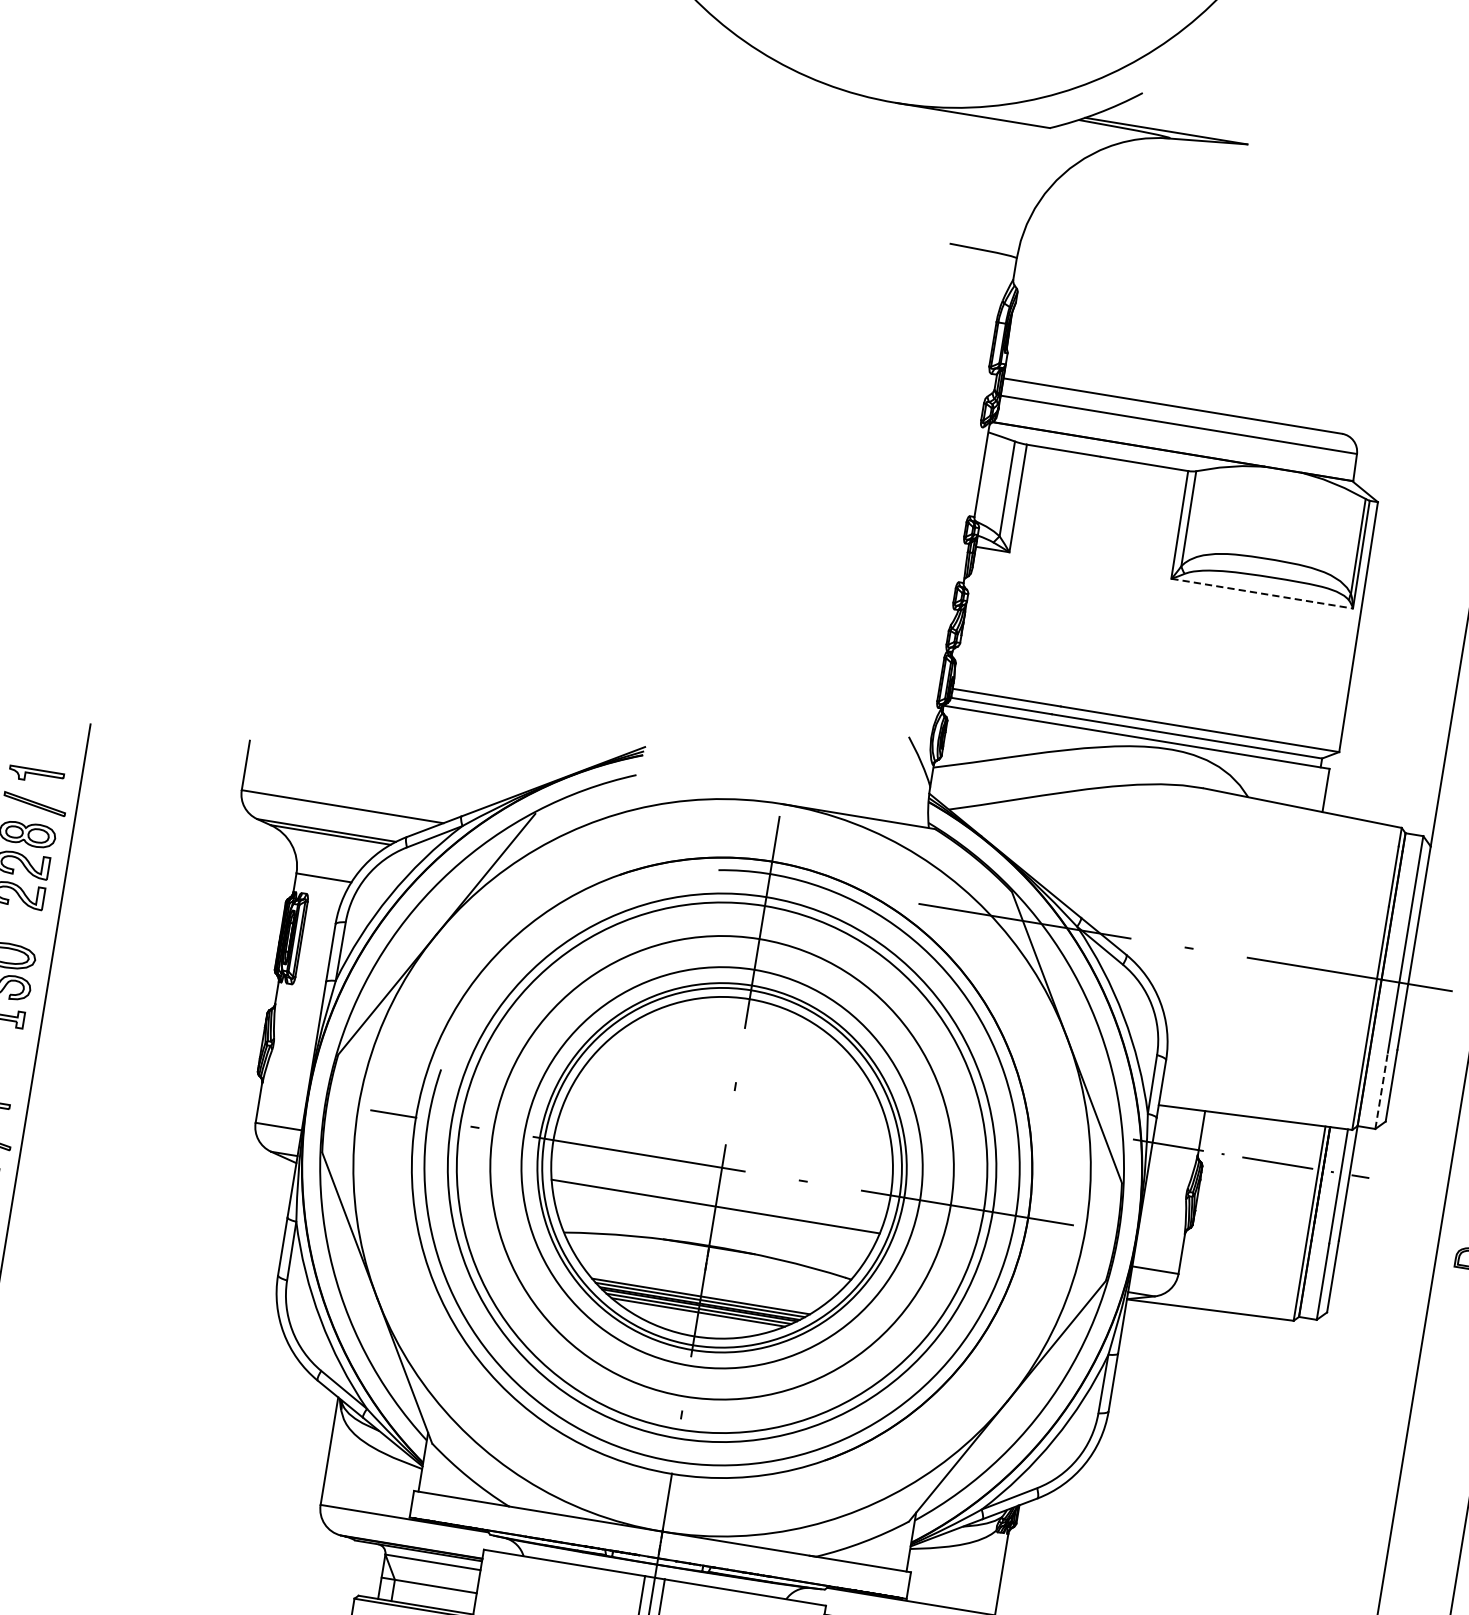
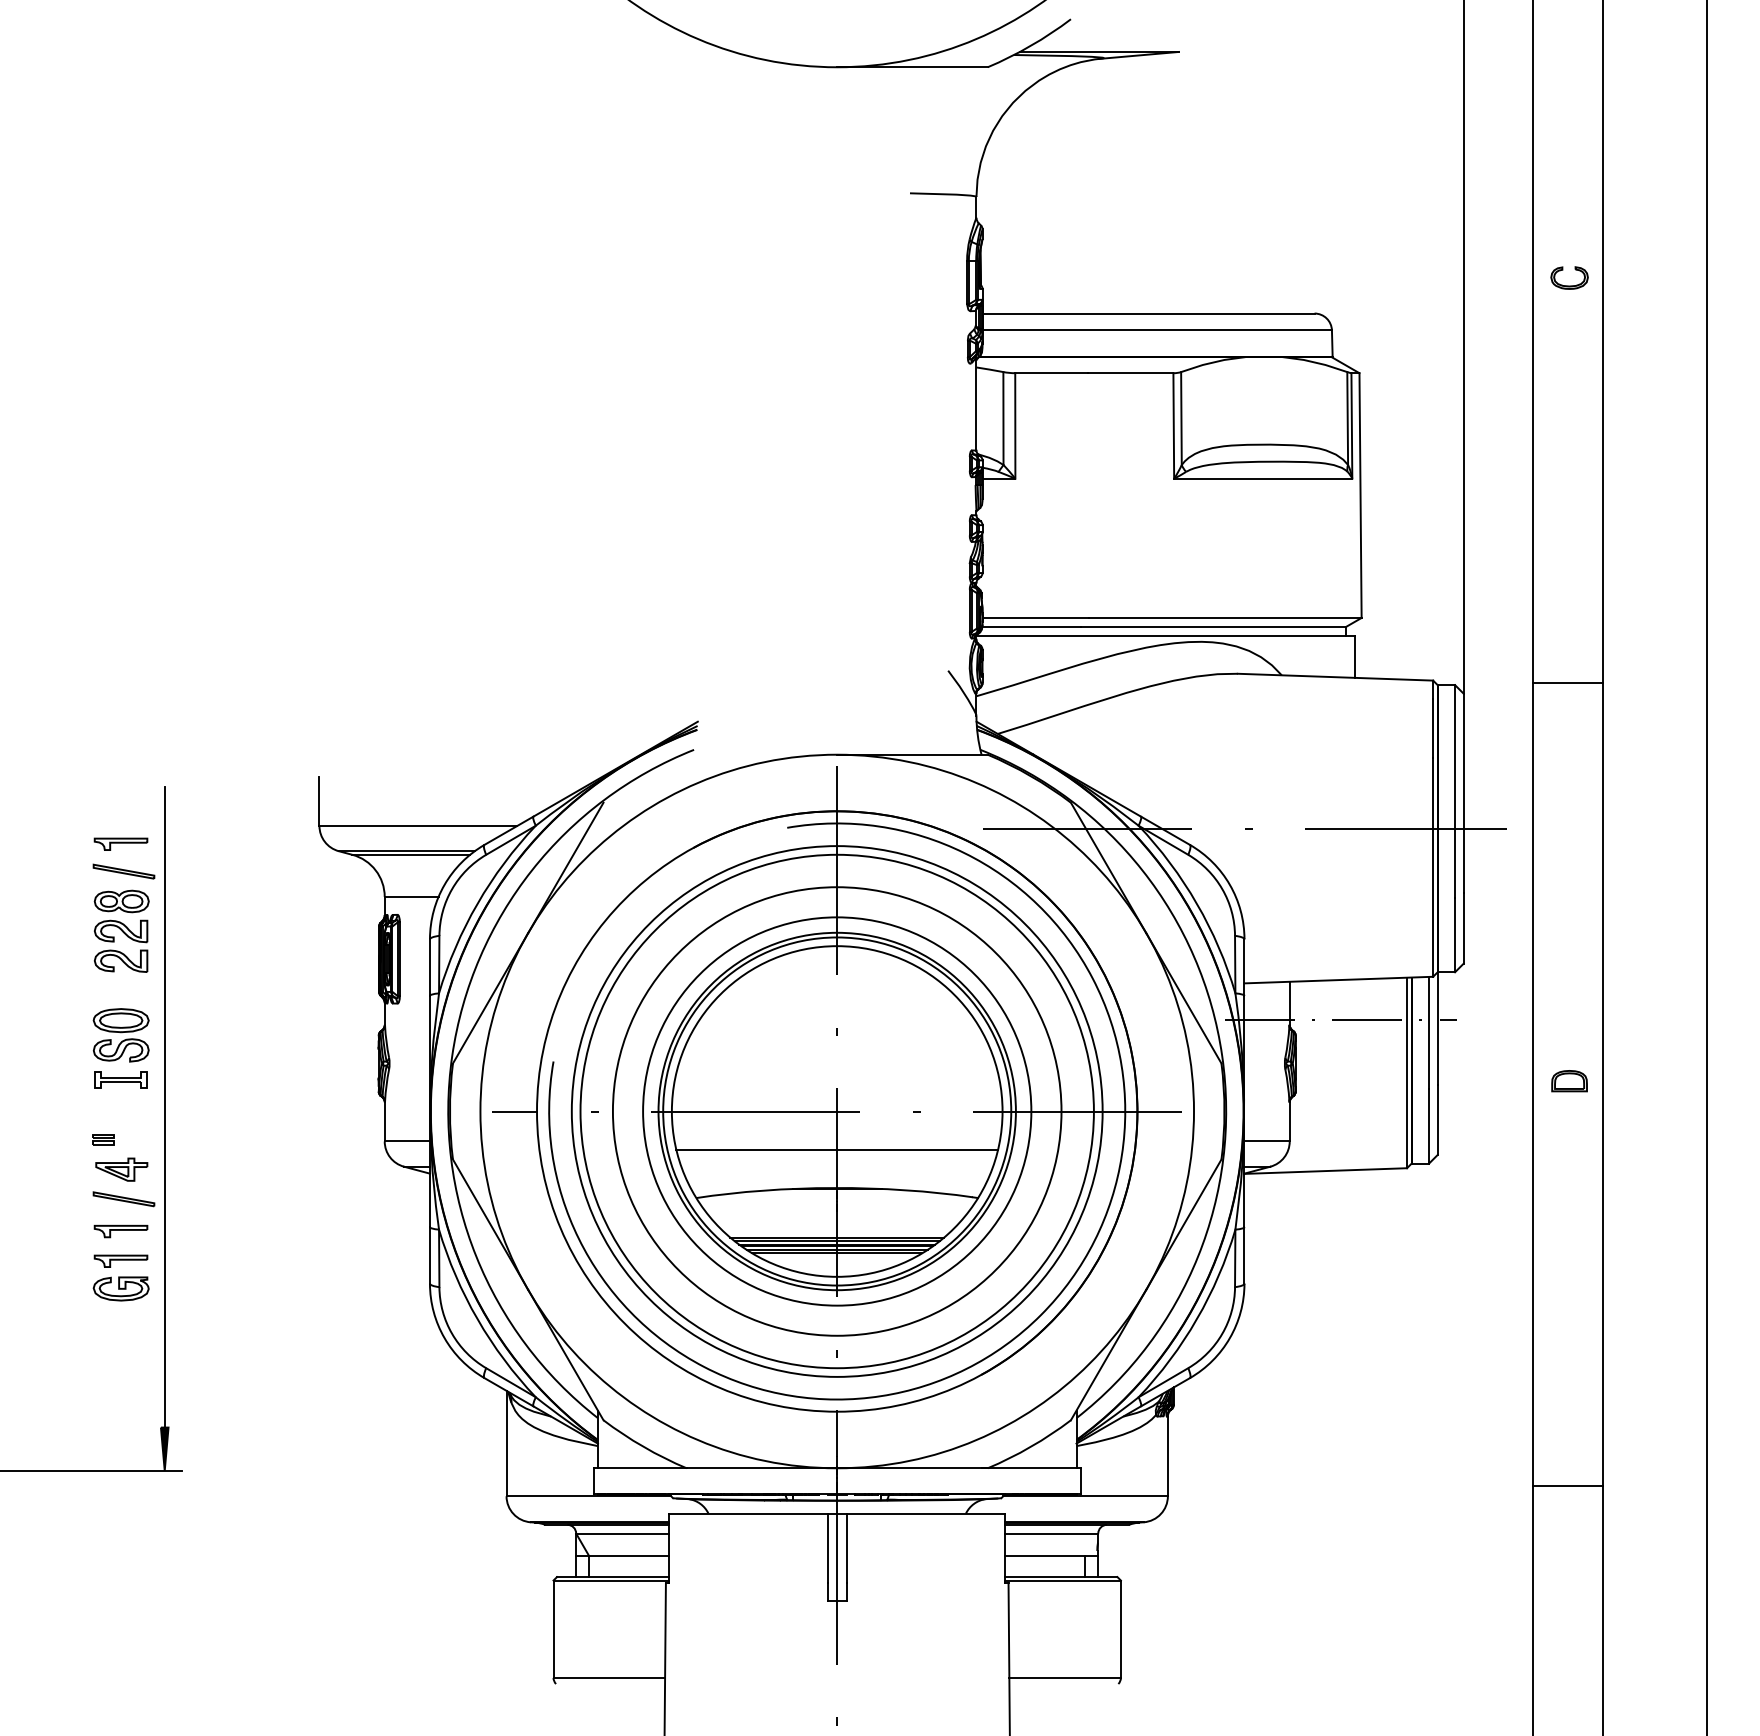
line: (1262, 593) -> (1263, 478), dashed -> solid
line: (1382, 1090) -> (1455, 934), dashed -> solid

